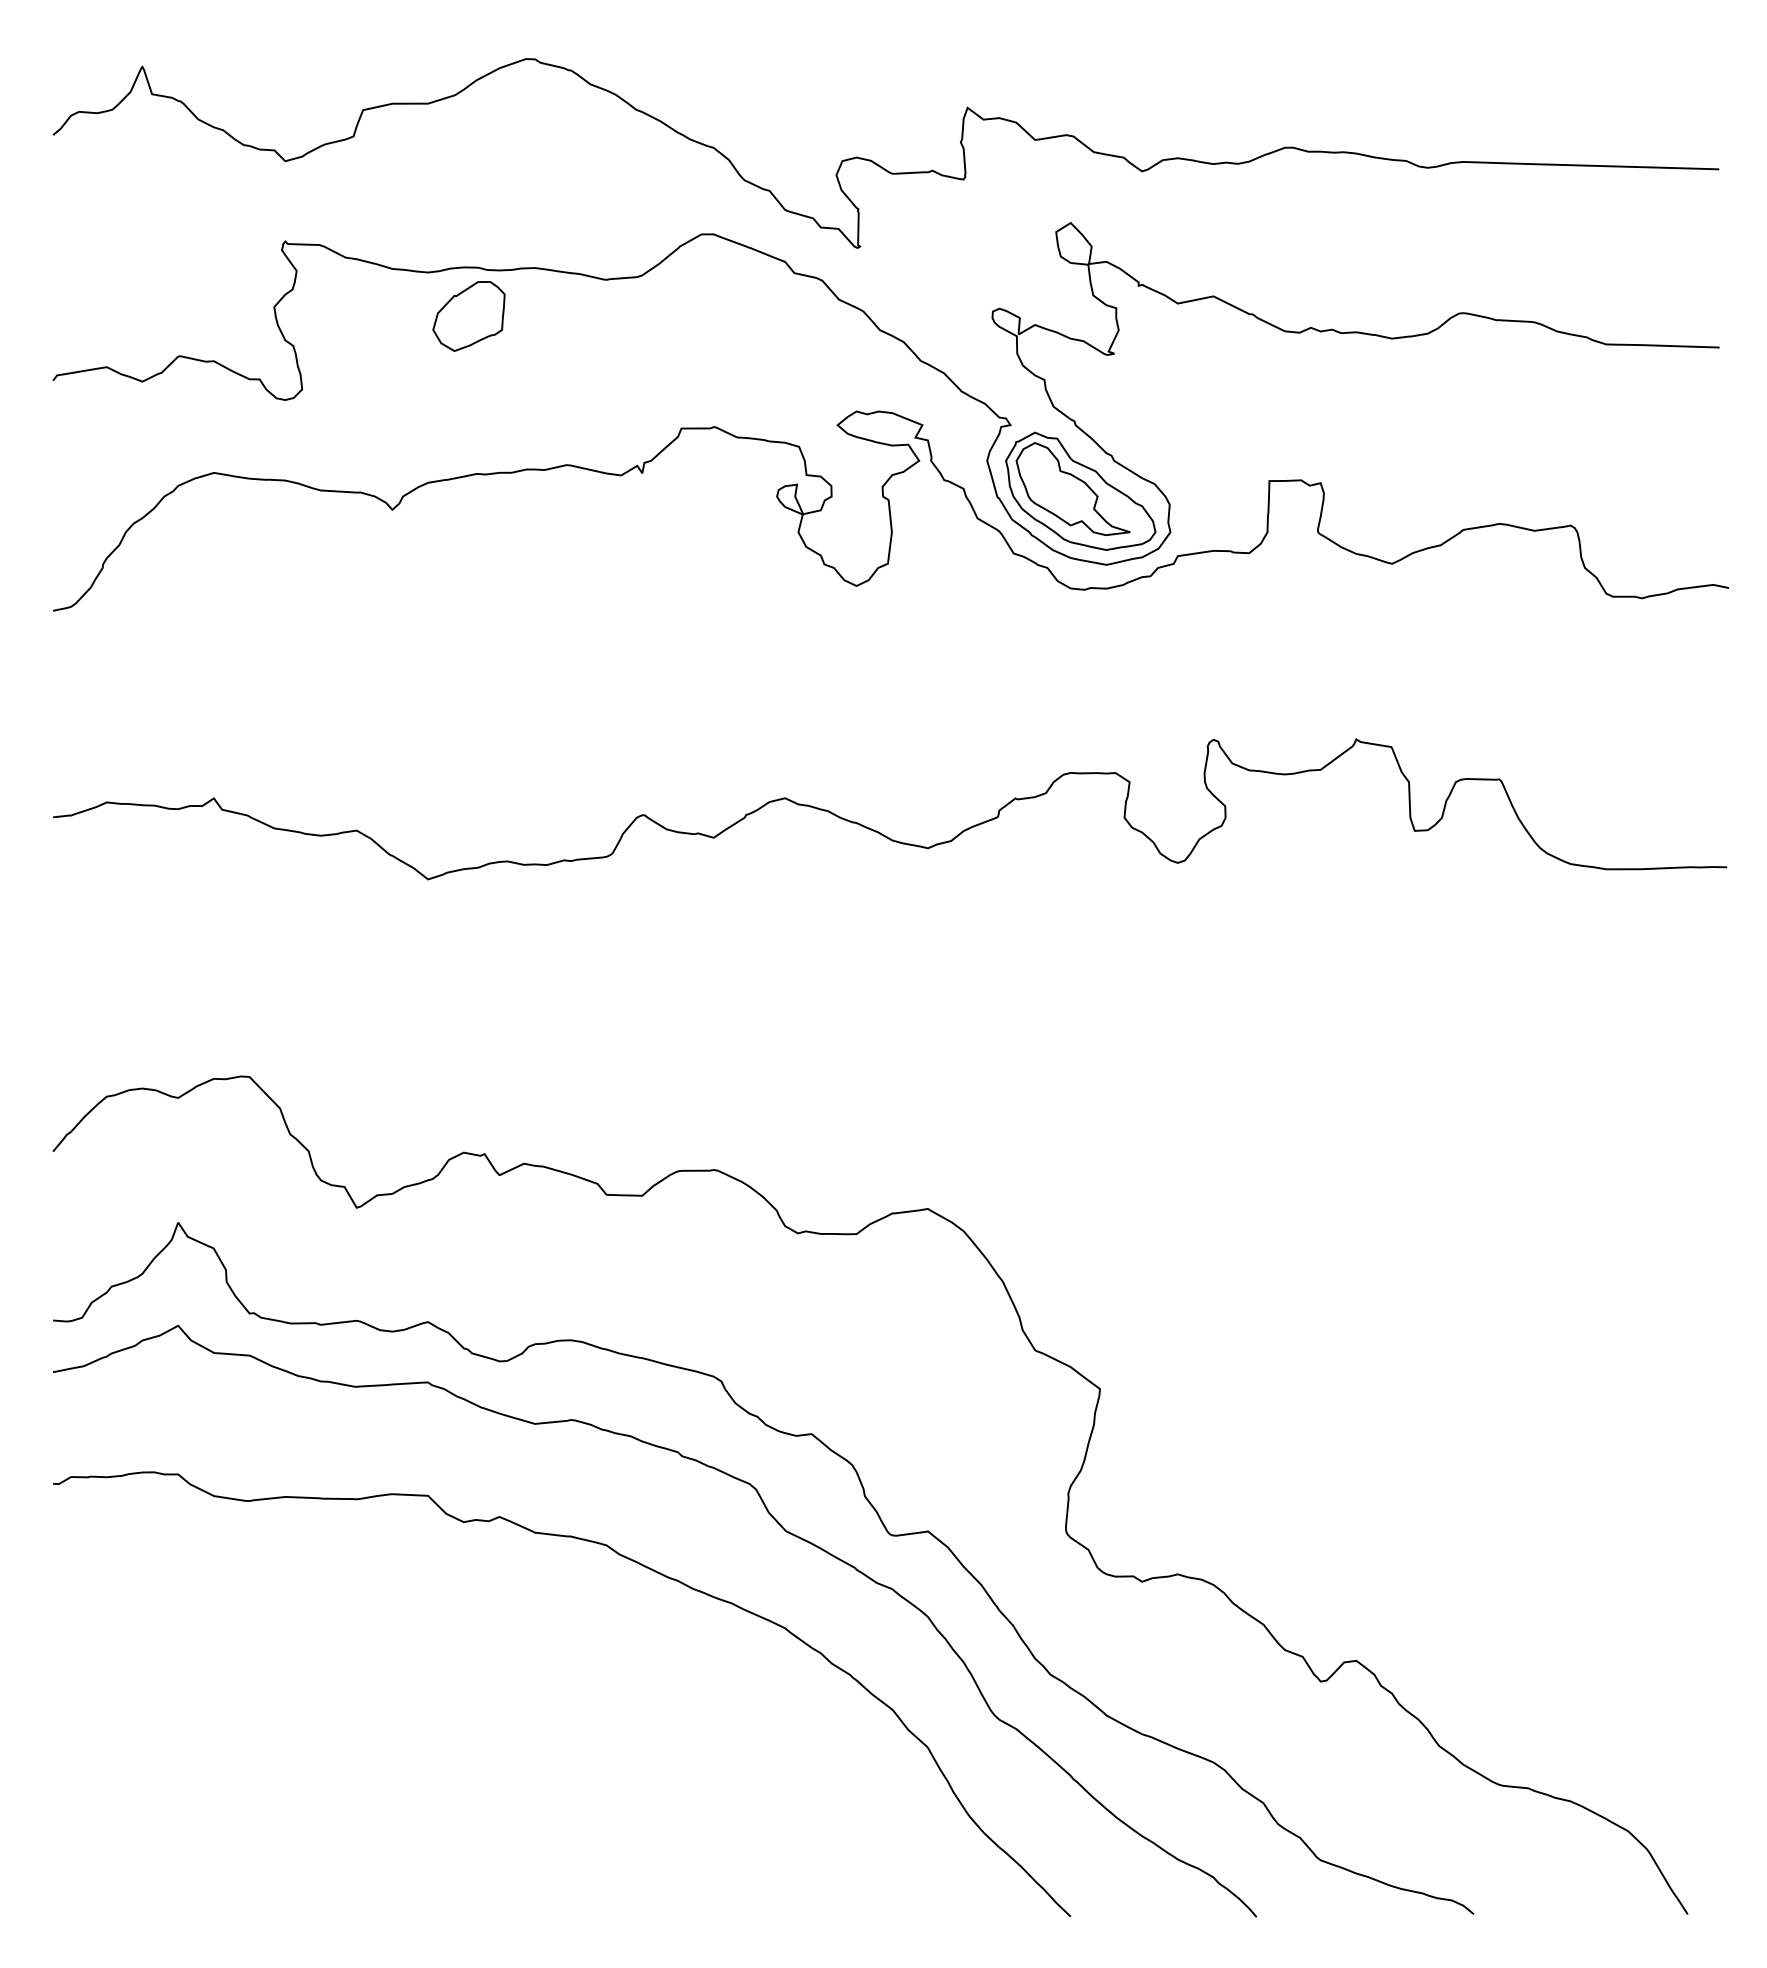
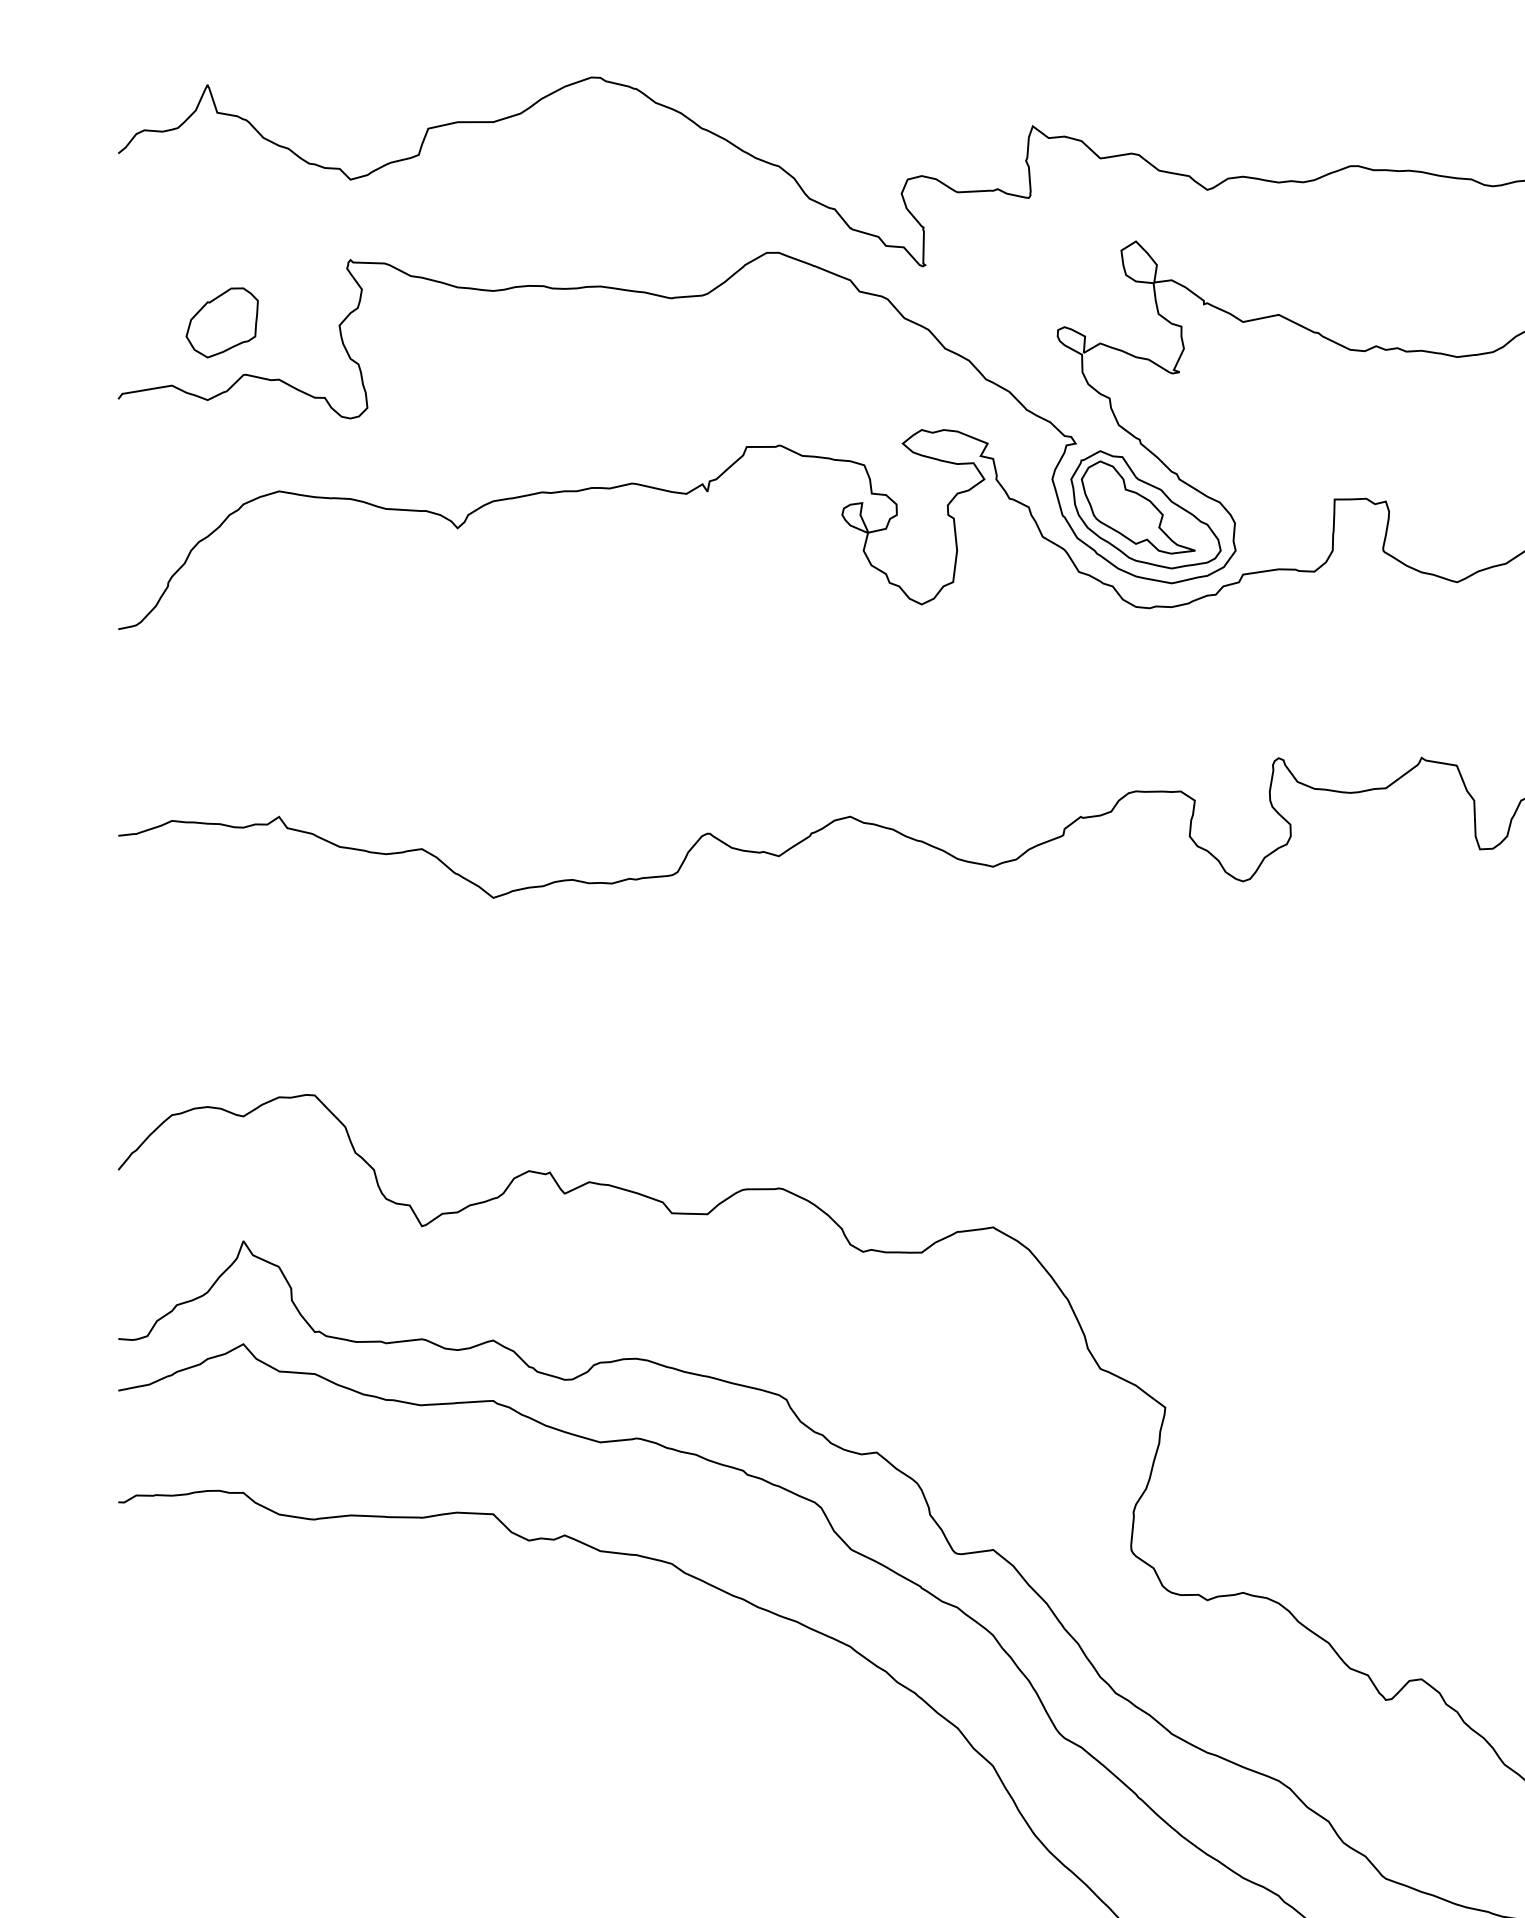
part: (468, 316) -> (221, 322), moved

